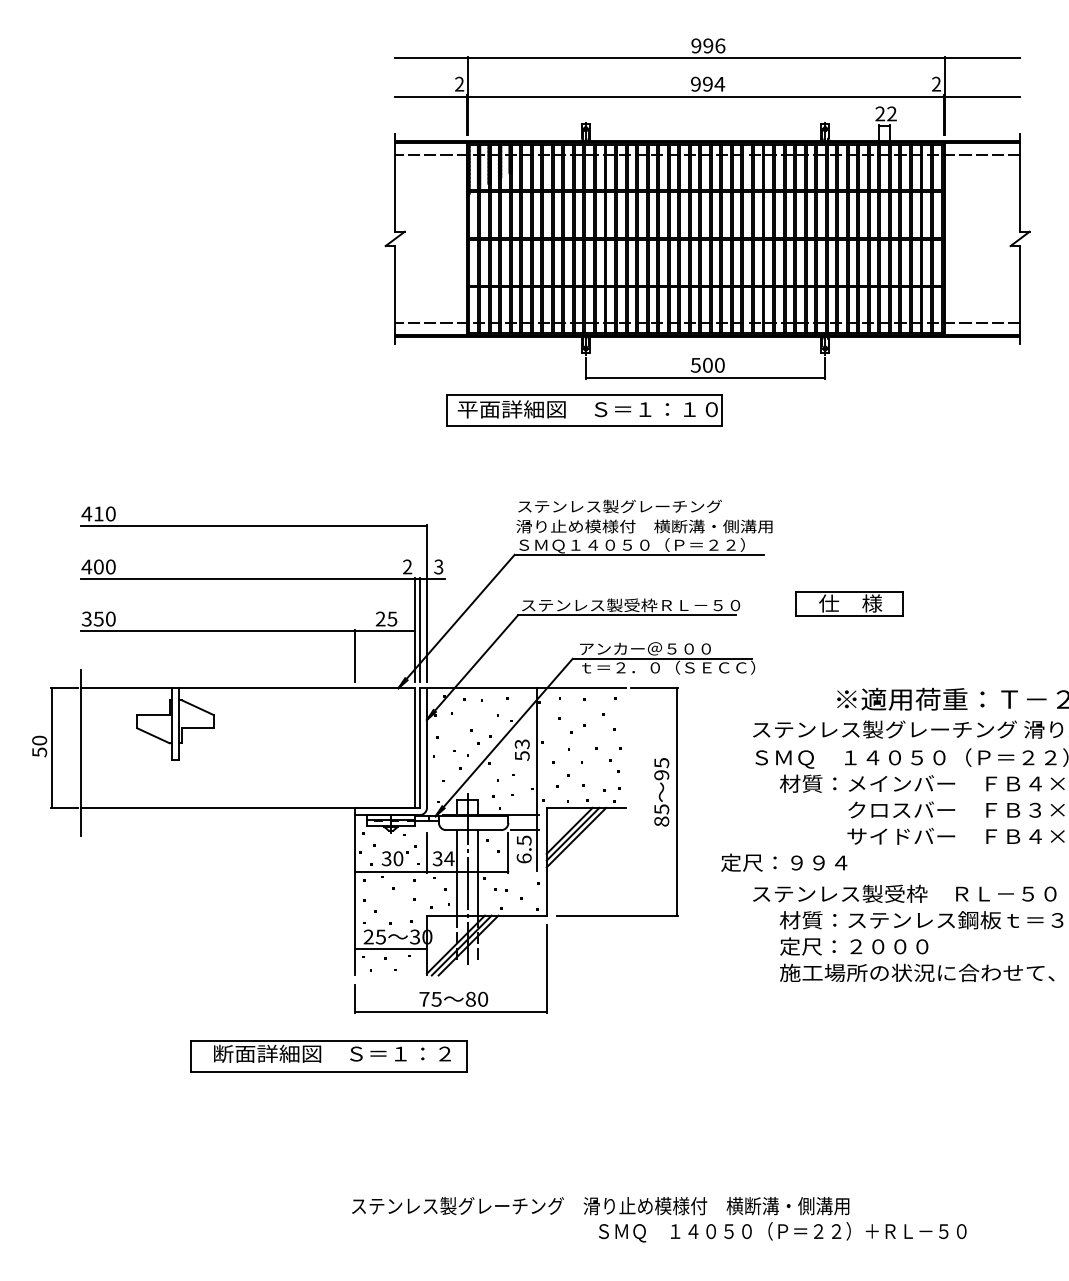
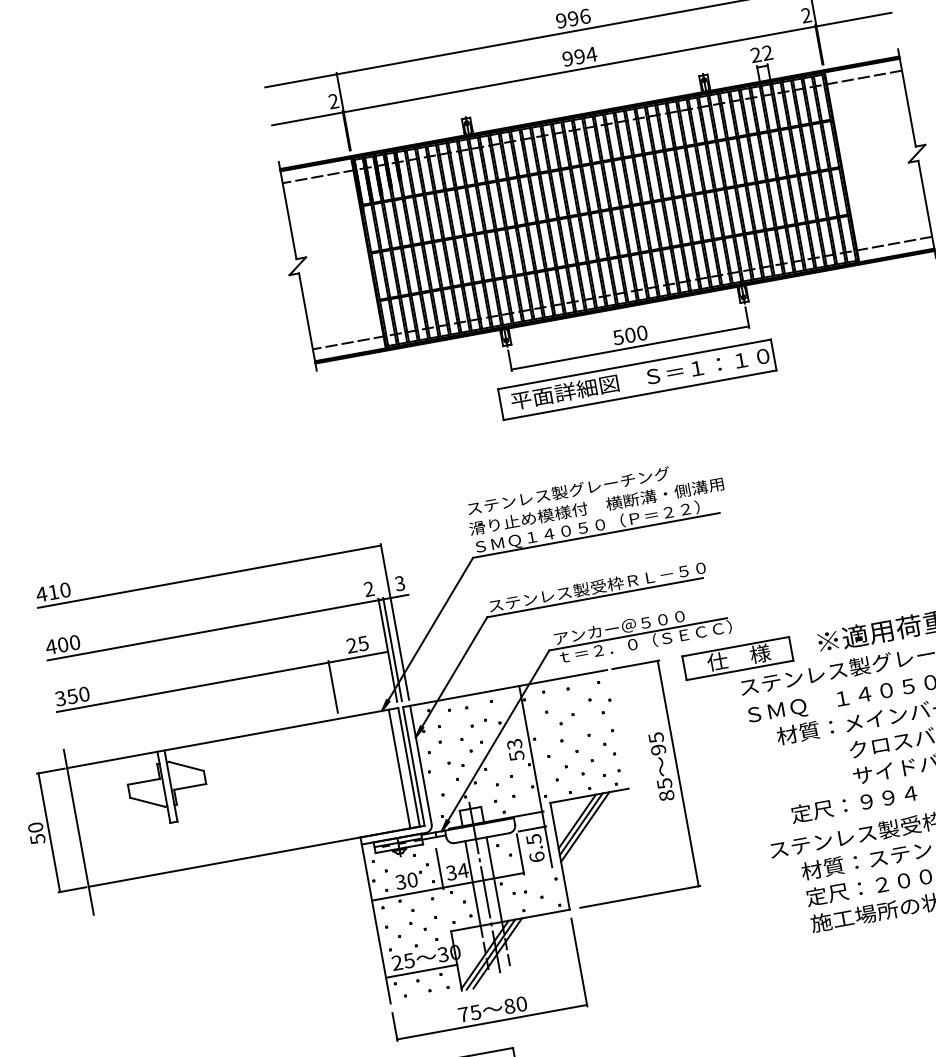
part: (584, 410) -> (637, 380), moved
part: (849, 603) -> (737, 657), moved
line: (405, 747) -> (399, 768), added
text: (784, 862) -> (854, 803), moved

